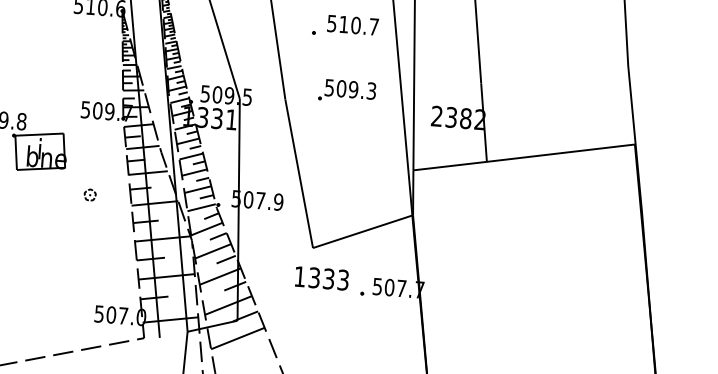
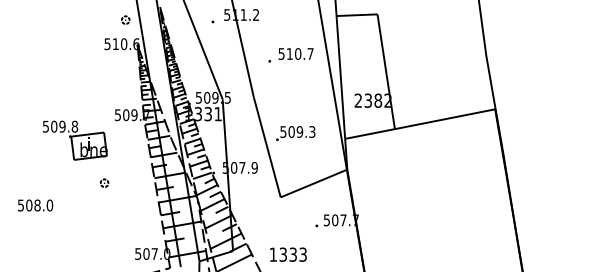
text: (344, 26) -> (290, 55), moved
text: (346, 91) -> (295, 133), moved
part: (90, 194) -> (104, 182), moved
text: (322, 278) -> (288, 254), moved

